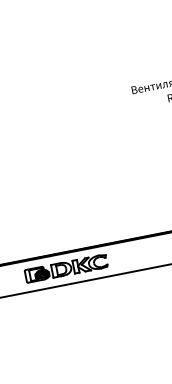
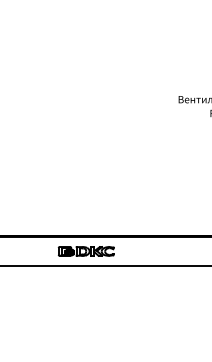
part: (65, 268) -> (85, 251), size x0.71

